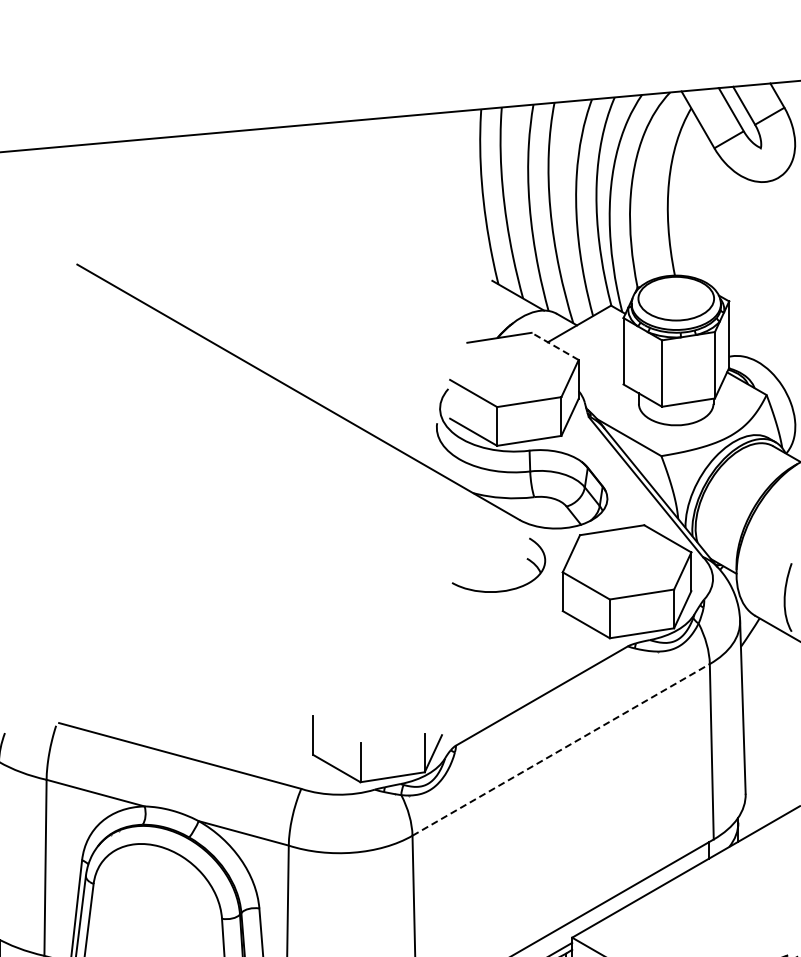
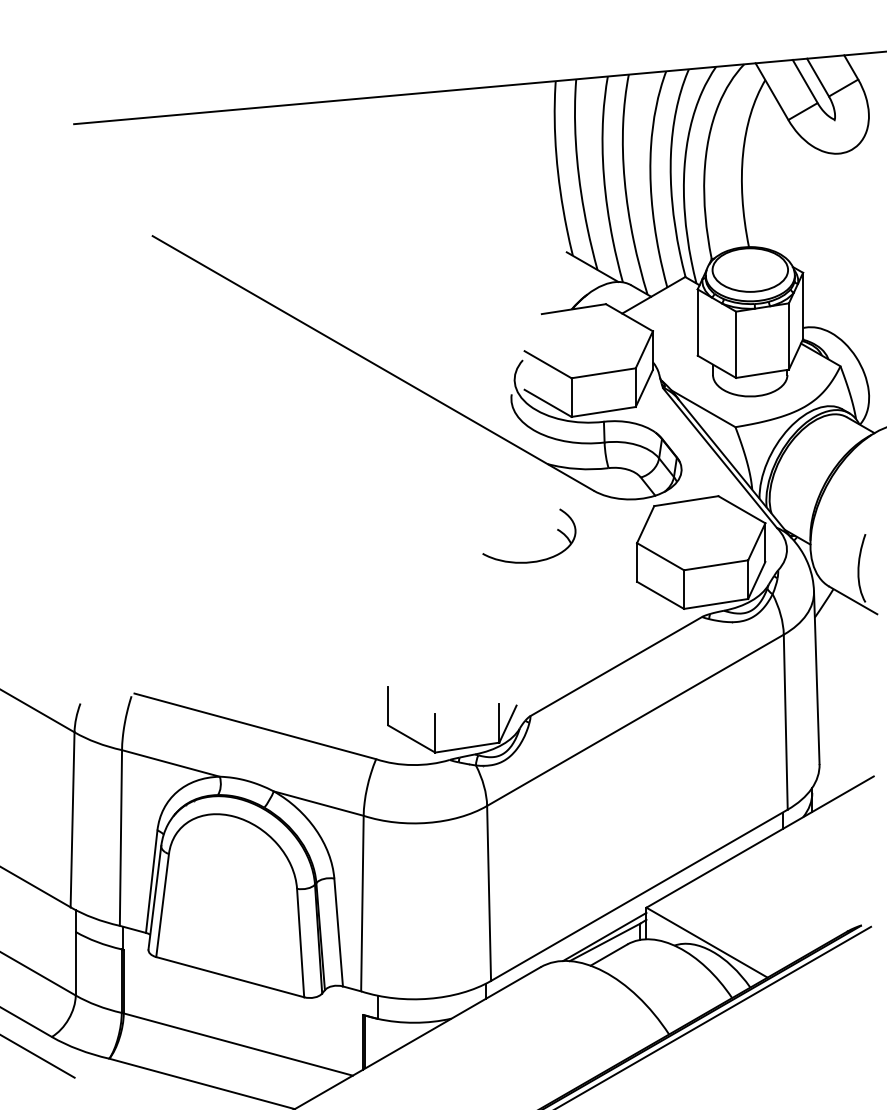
line: (555, 346) -> (629, 317), dashed -> solid
part: (505, 589) -> (535, 560), moved
line: (561, 750) -> (635, 720), dashed -> solid

